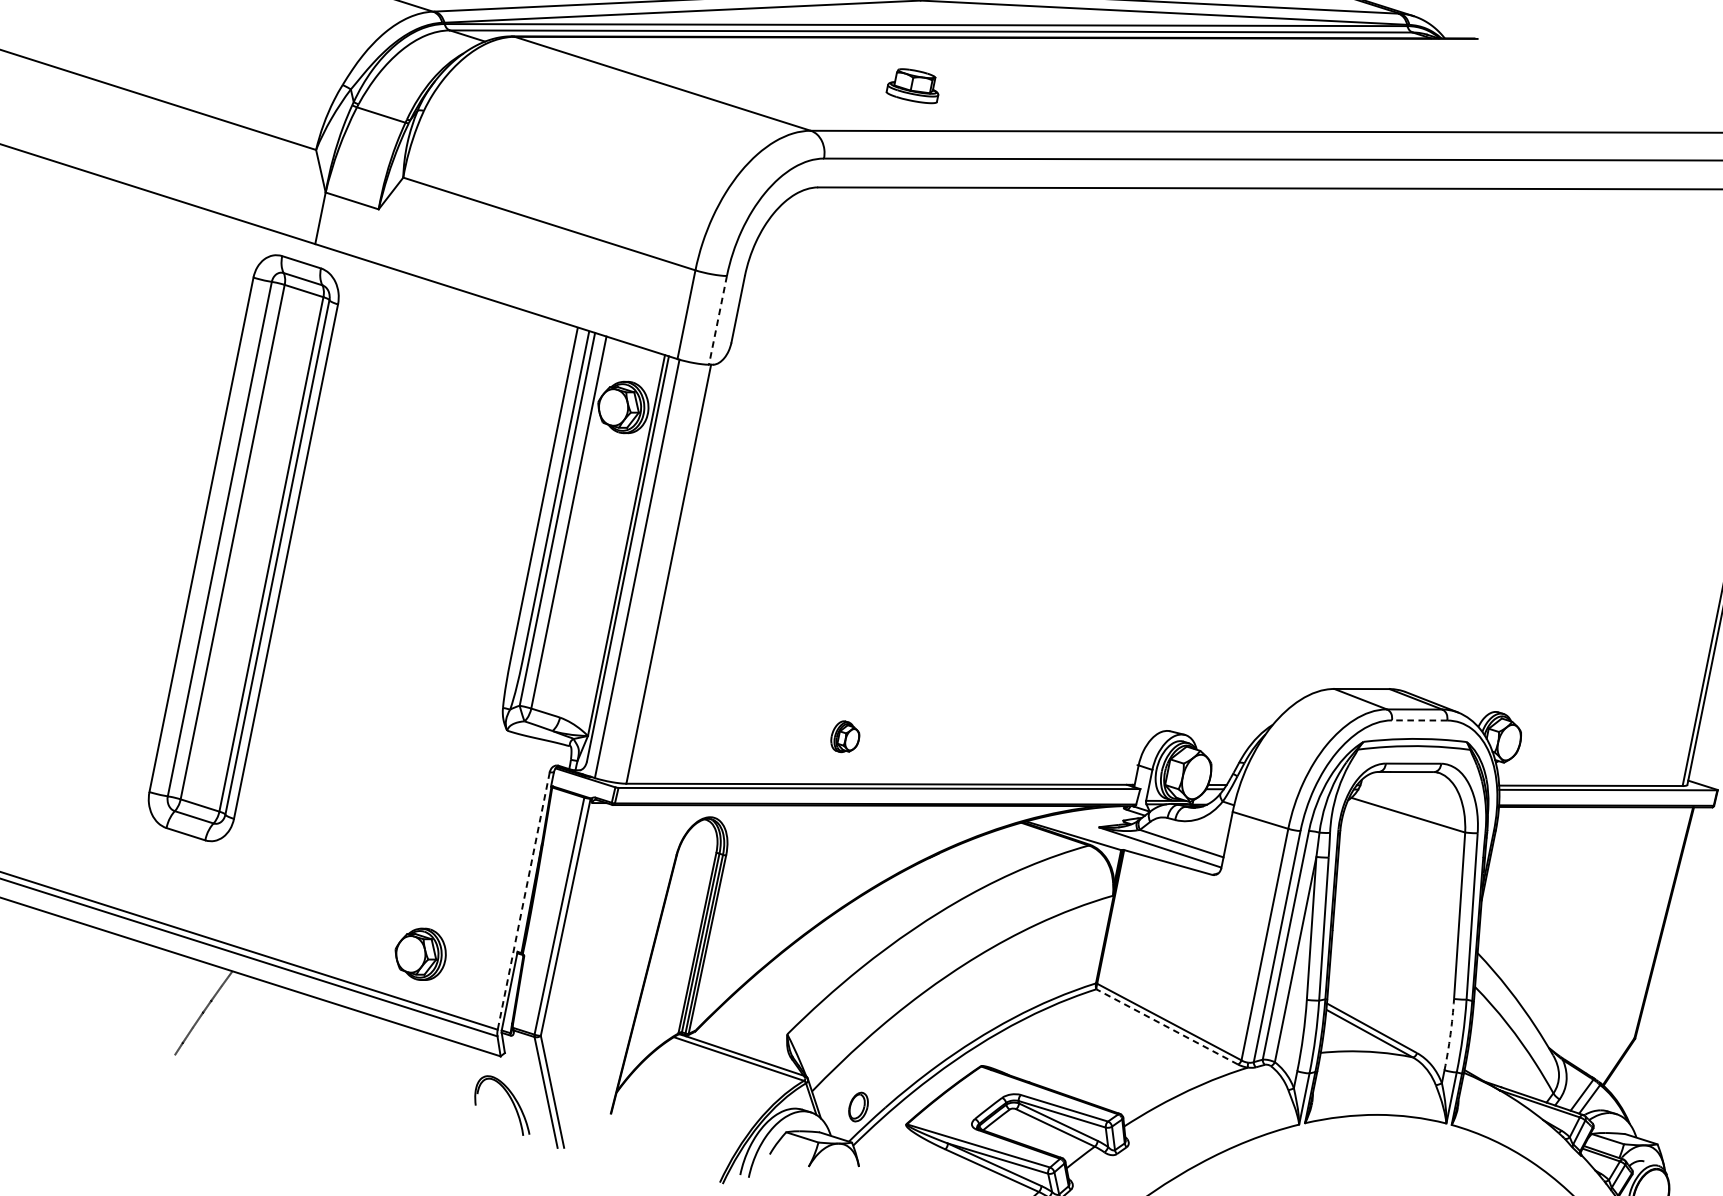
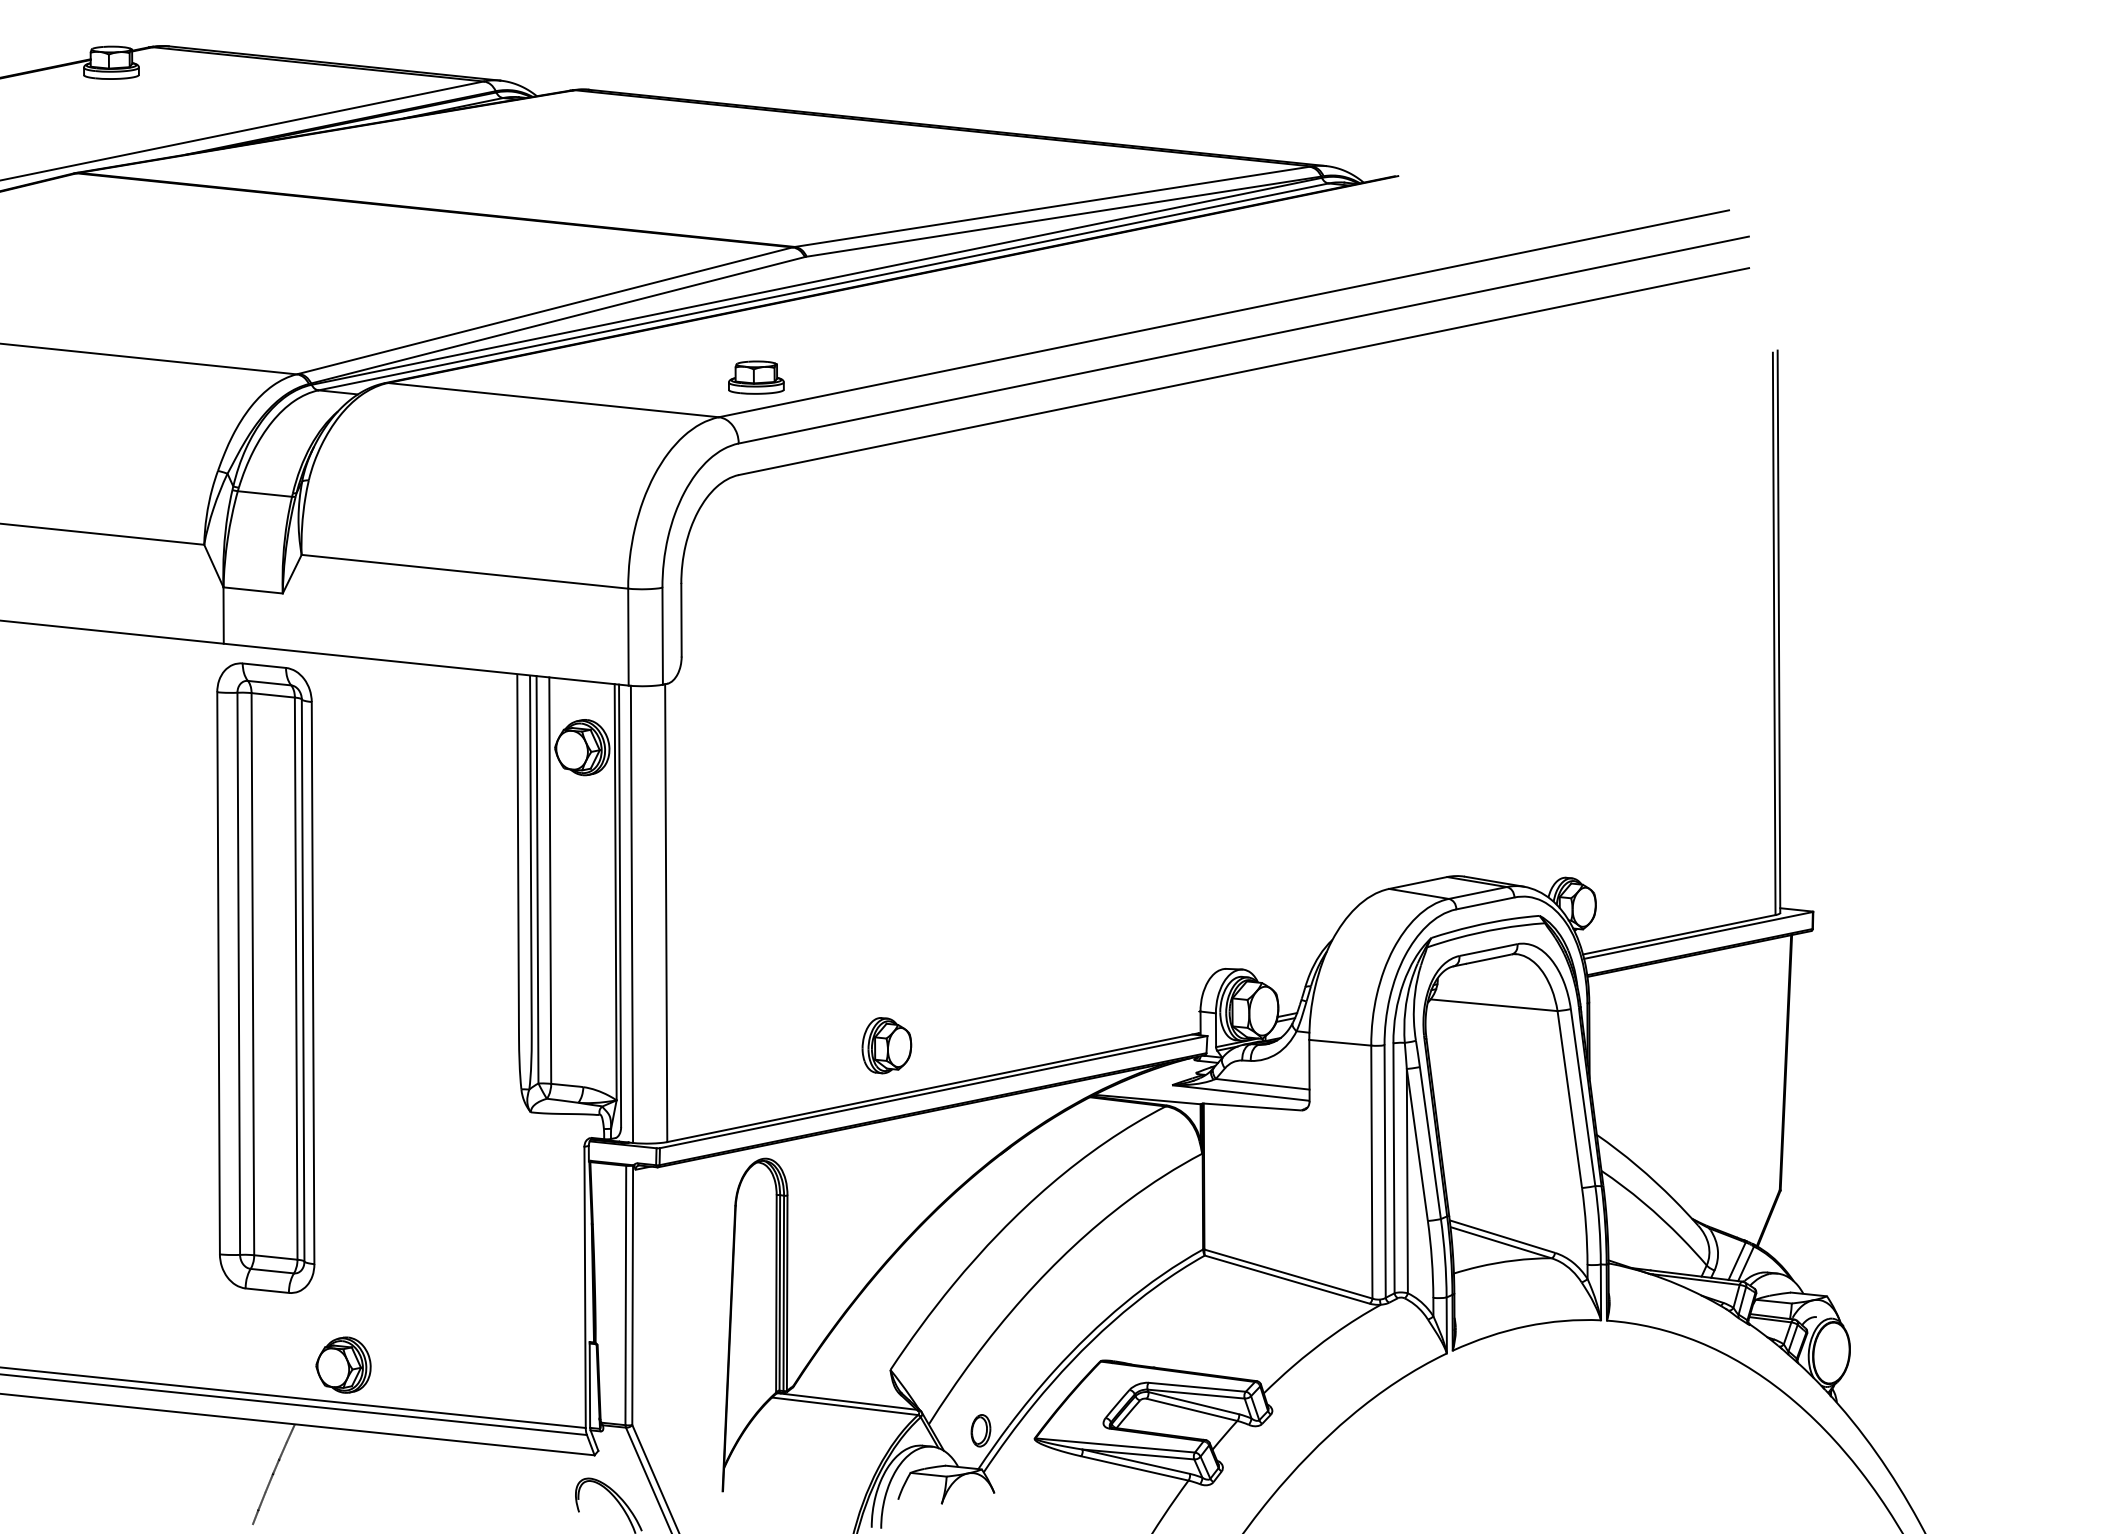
part: (914, 85) -> (756, 377), moved
line: (717, 320) -> (662, 636), dashed -> solid
part: (243, 547) -> (265, 977), moved
line: (1419, 720) -> (1485, 903), dashed -> solid
part: (845, 736) -> (886, 1045), size x1.67
line: (524, 901) -> (585, 1287), dashed -> solid
part: (420, 953) -> (343, 1364), moved
line: (1167, 1026) -> (1287, 1279), dashed -> solid
arc: (1450, 1034) -> (1586, 1226), dashed -> solid

